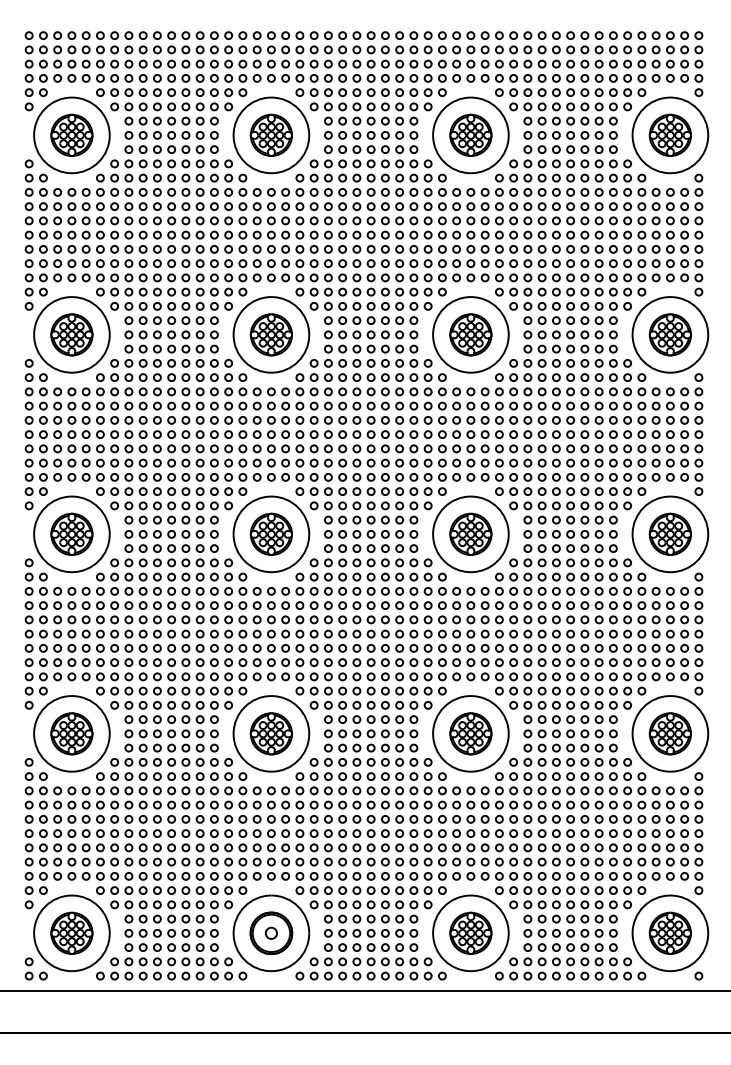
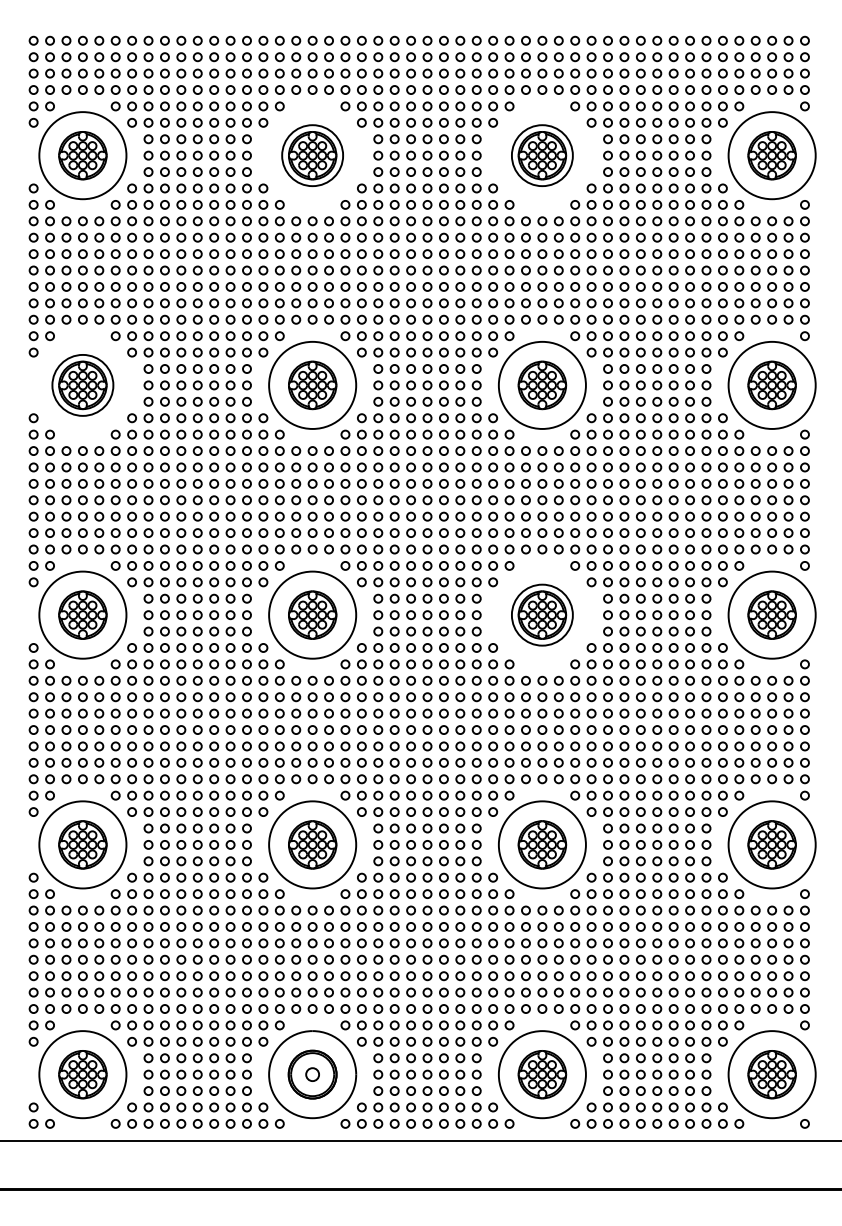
circle: (271, 135) -> (312, 155), size x0.7
circle: (470, 135) -> (541, 155), size x0.7
circle: (71, 334) -> (82, 384), size x0.7
circle: (470, 533) -> (541, 614), size x0.7

